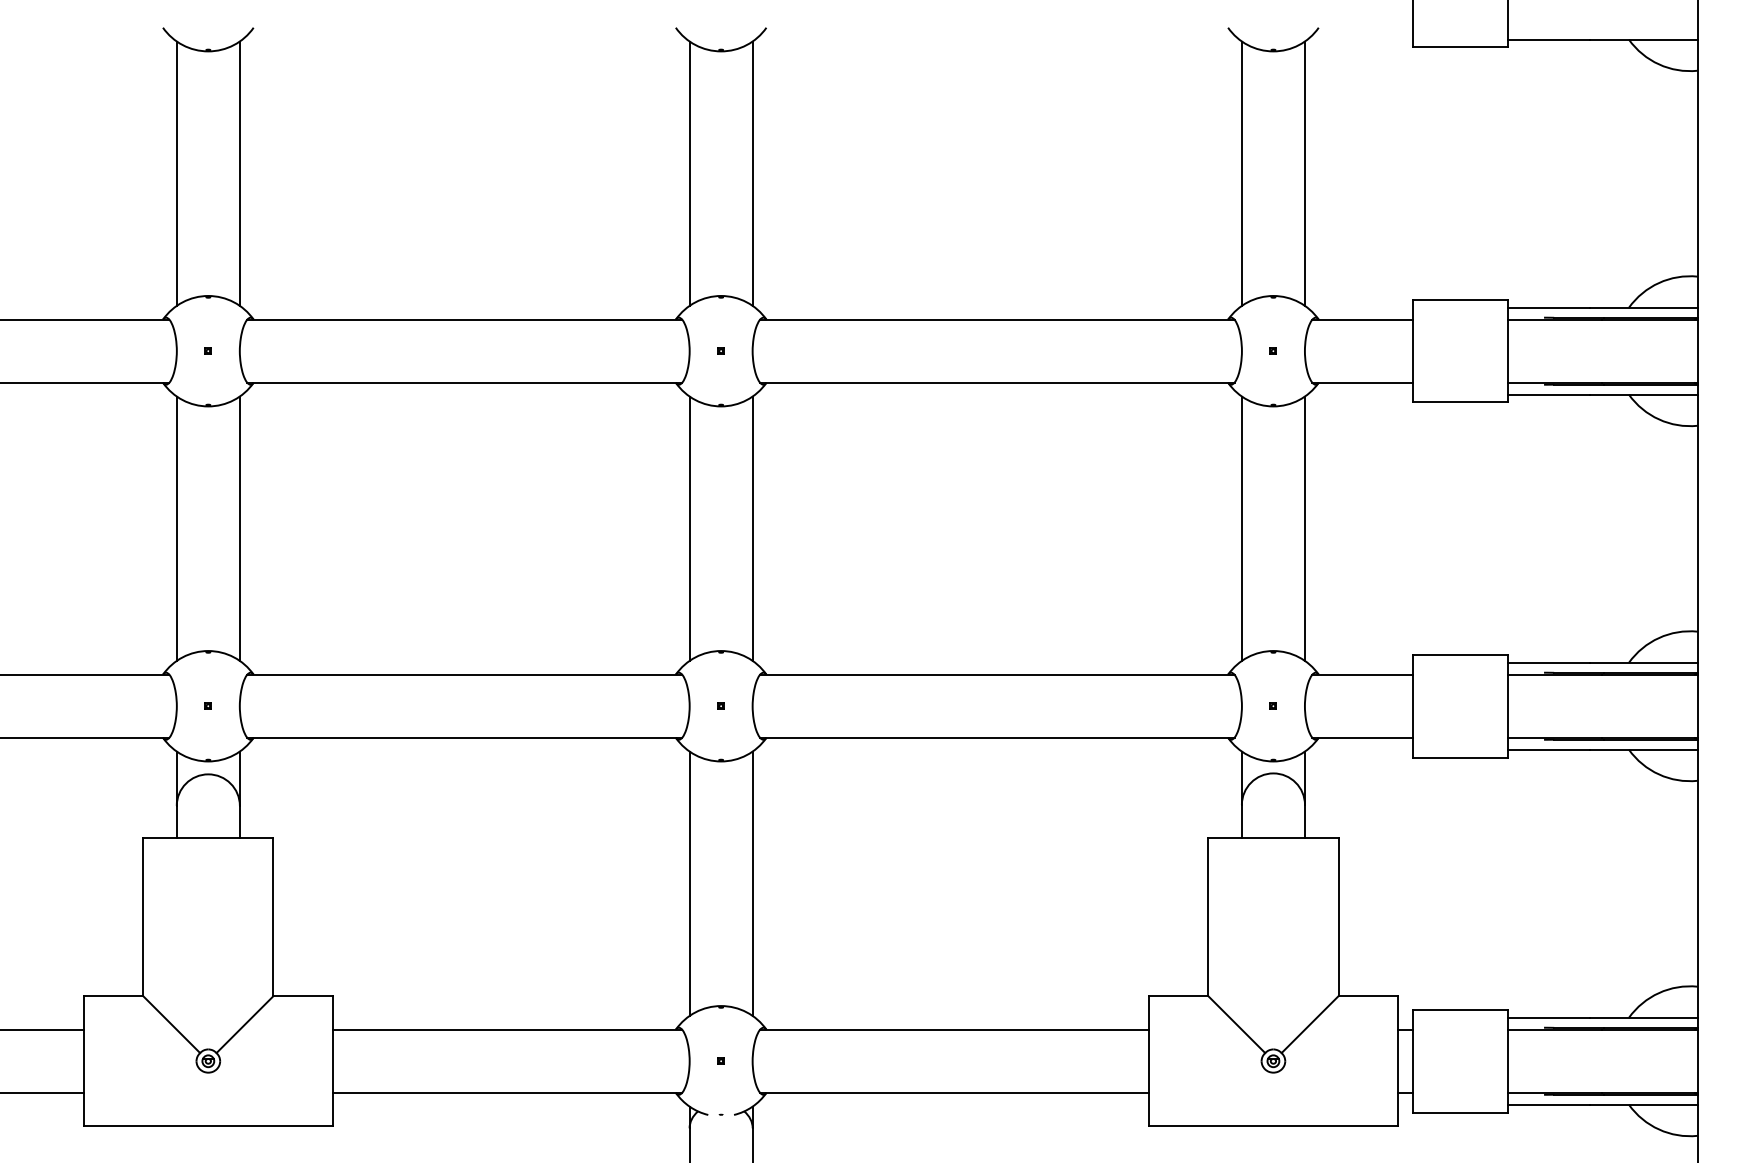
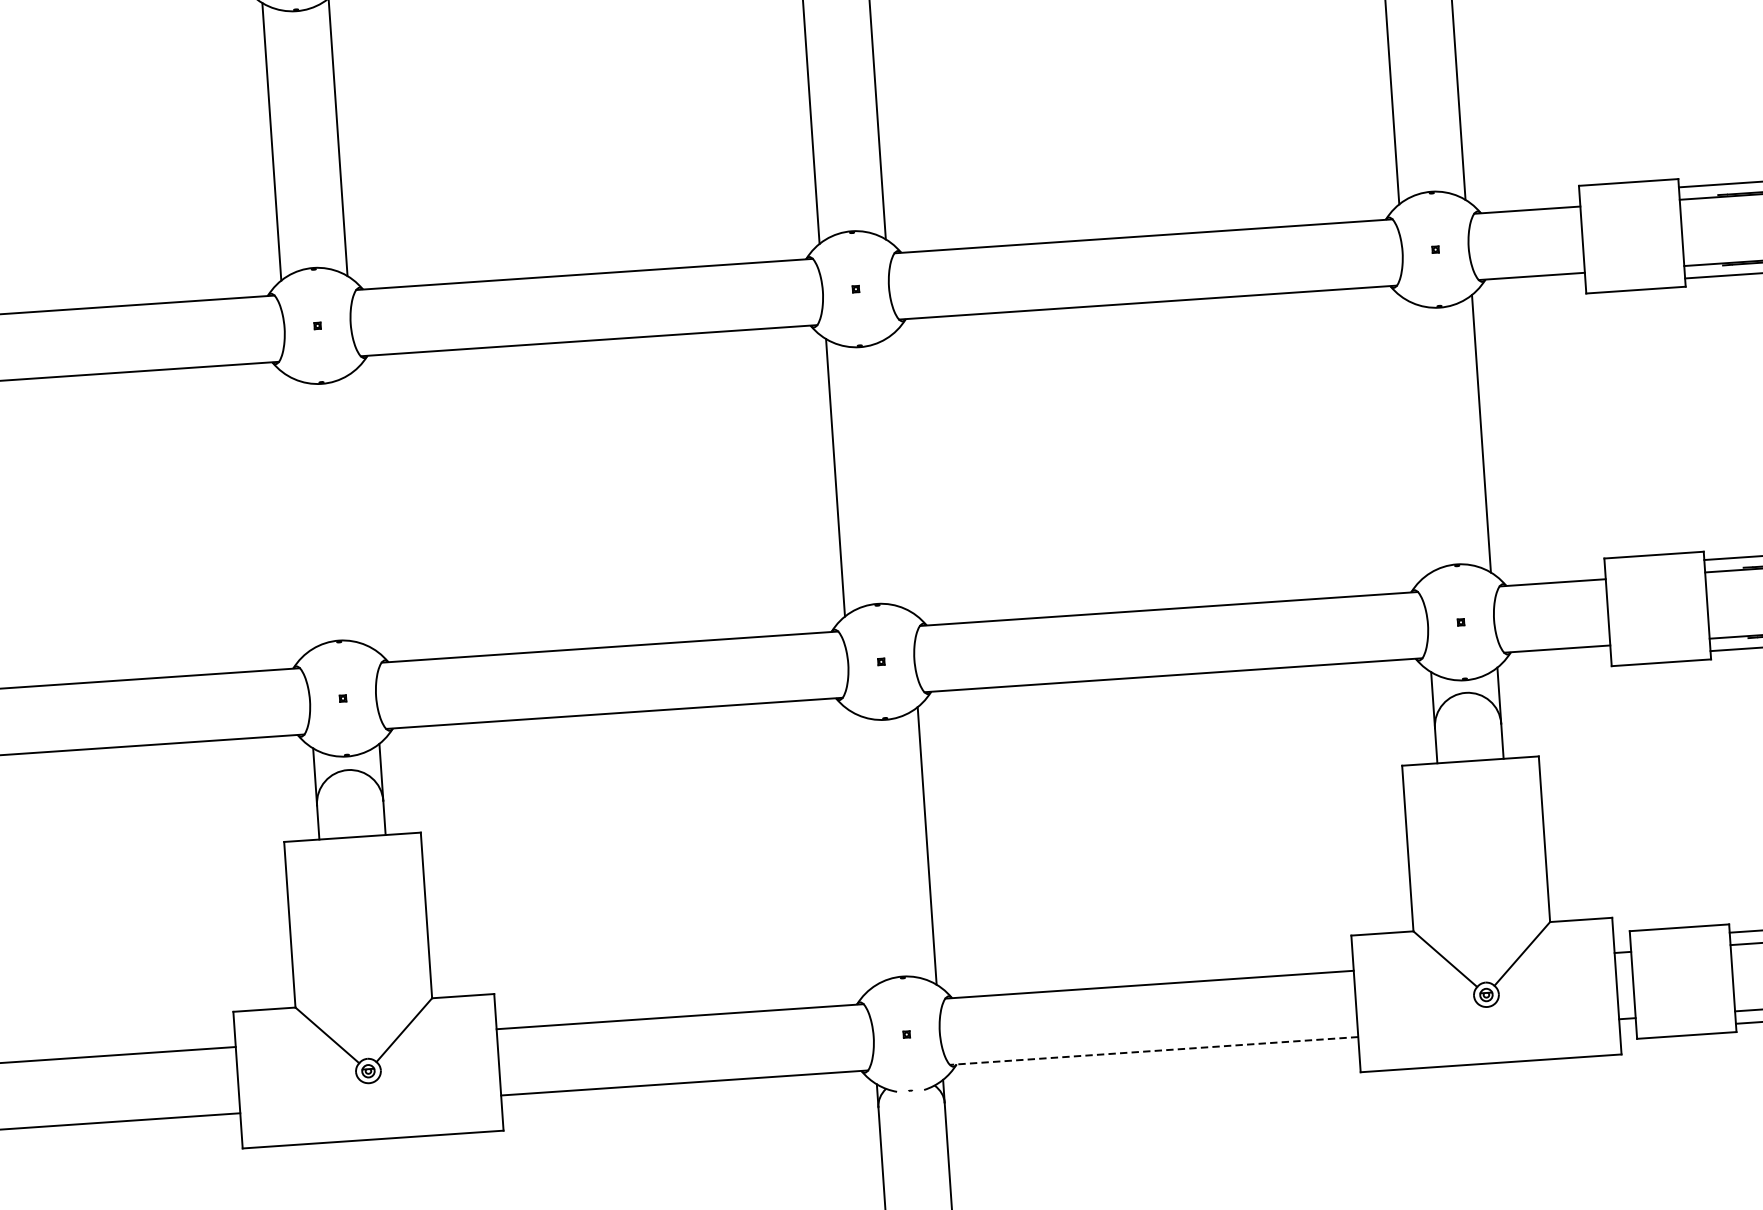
line: (176, 528) -> (296, 514), removed
line: (239, 528) -> (363, 509), removed
line: (752, 528) -> (901, 473), removed
line: (1241, 528) -> (1414, 438), removed
line: (689, 883) -> (860, 850), removed
line: (954, 1092) -> (1153, 1050), solid -> dashed

